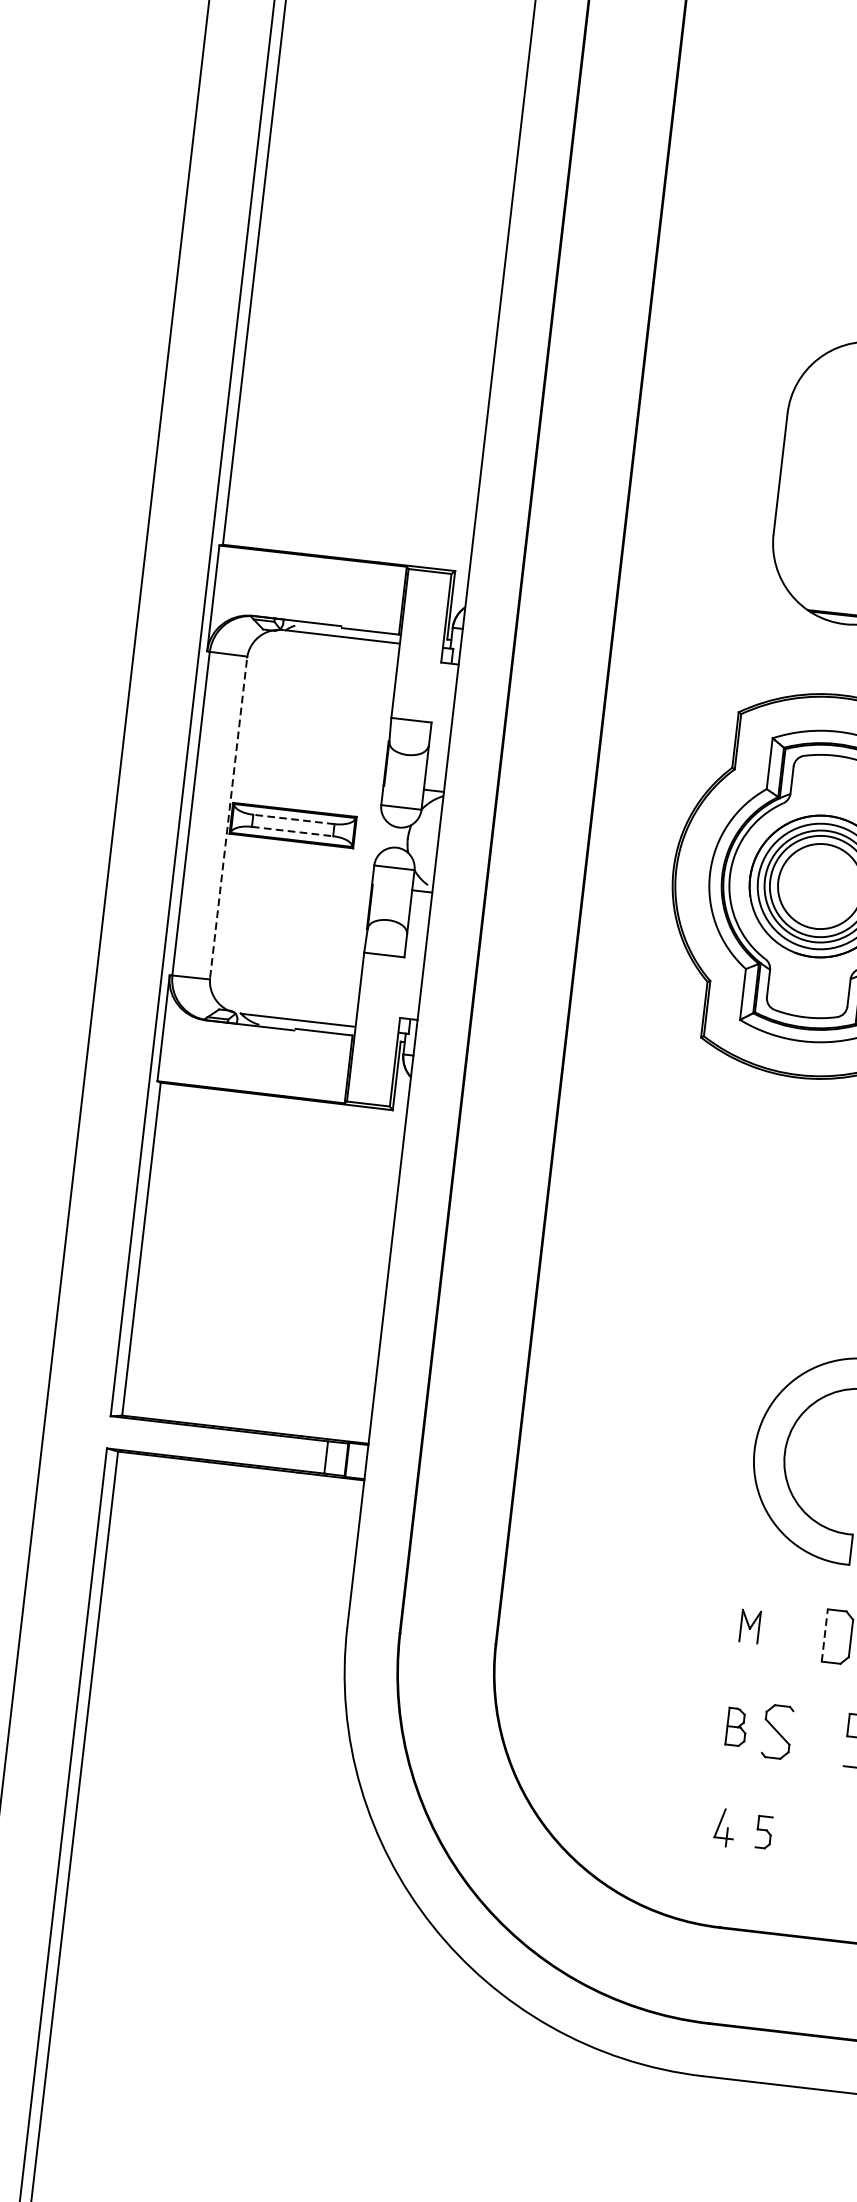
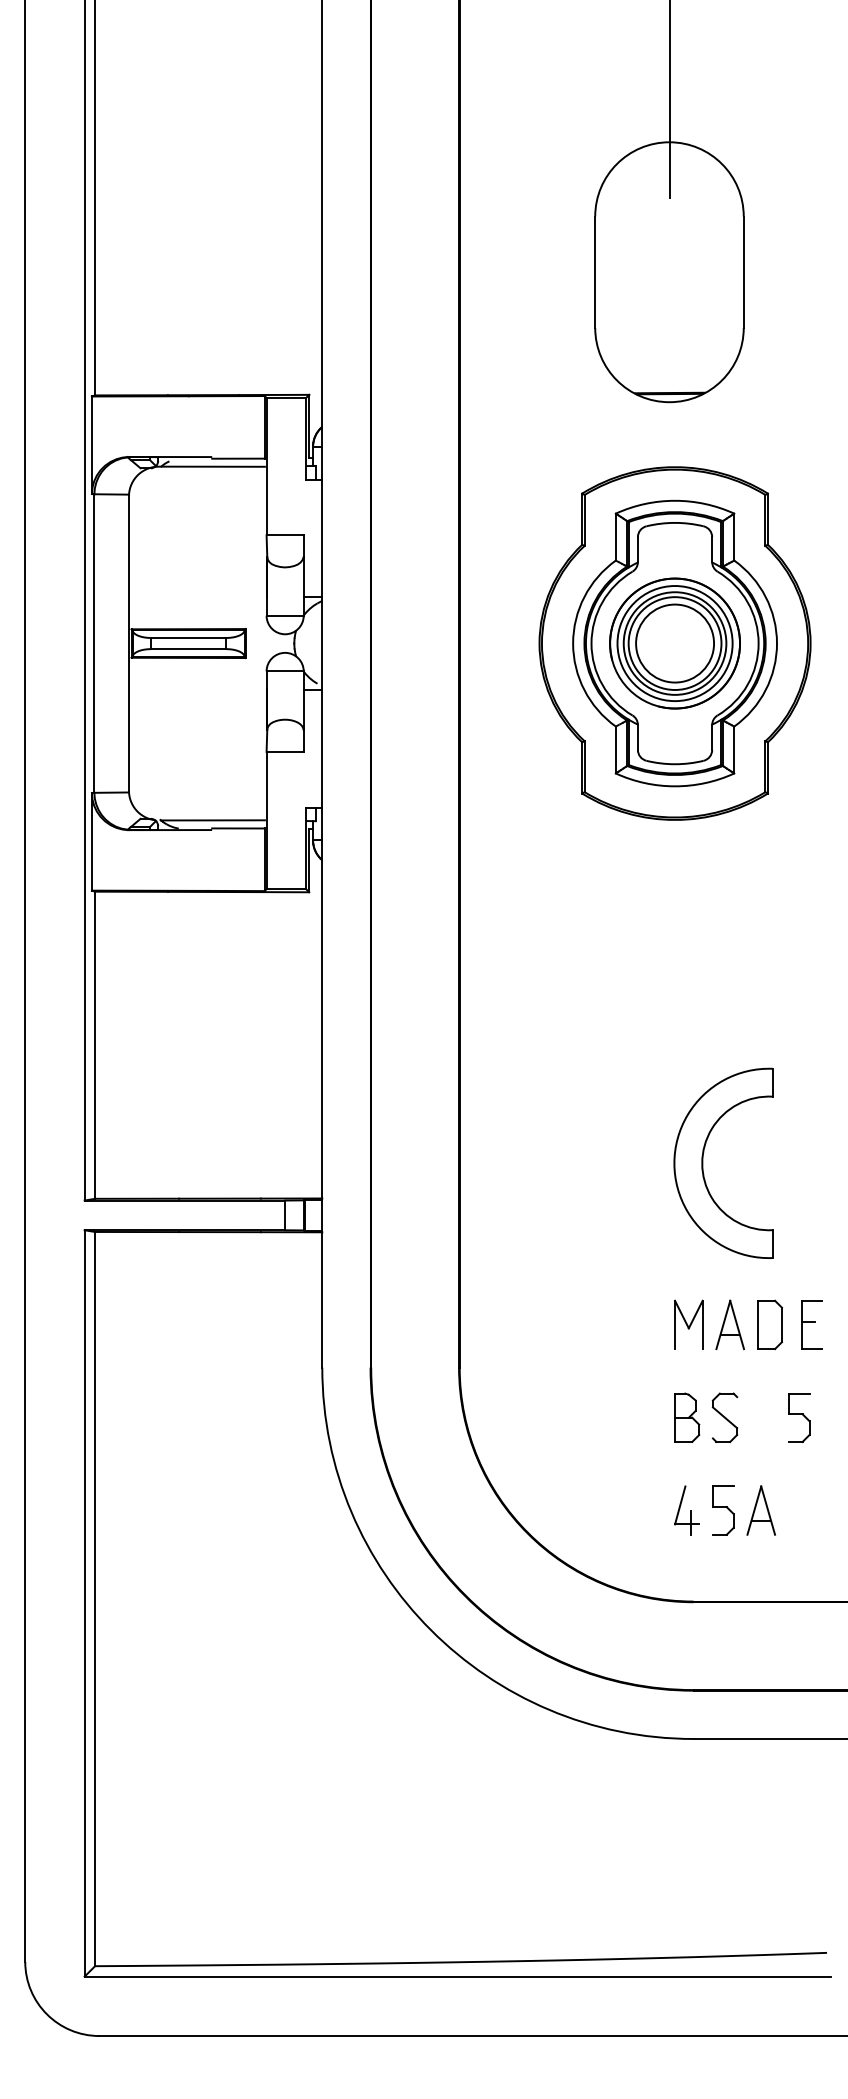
line: (228, 817) -> (128, 643), dashed -> solid
line: (293, 820) -> (188, 638), dashed -> solid
line: (293, 832) -> (189, 649), dashed -> solid
part: (749, 1626) -> (688, 1324), size x1.67
part: (794, 1631) -> (729, 1324), added
line: (824, 1634) -> (757, 1324), dashed -> solid
part: (736, 1727) -> (687, 1417), size x1.43
part: (724, 1827) -> (686, 1510), size x1.43
part: (764, 1832) -> (723, 1510), size x1.67
part: (804, 1836) -> (760, 1510), added

